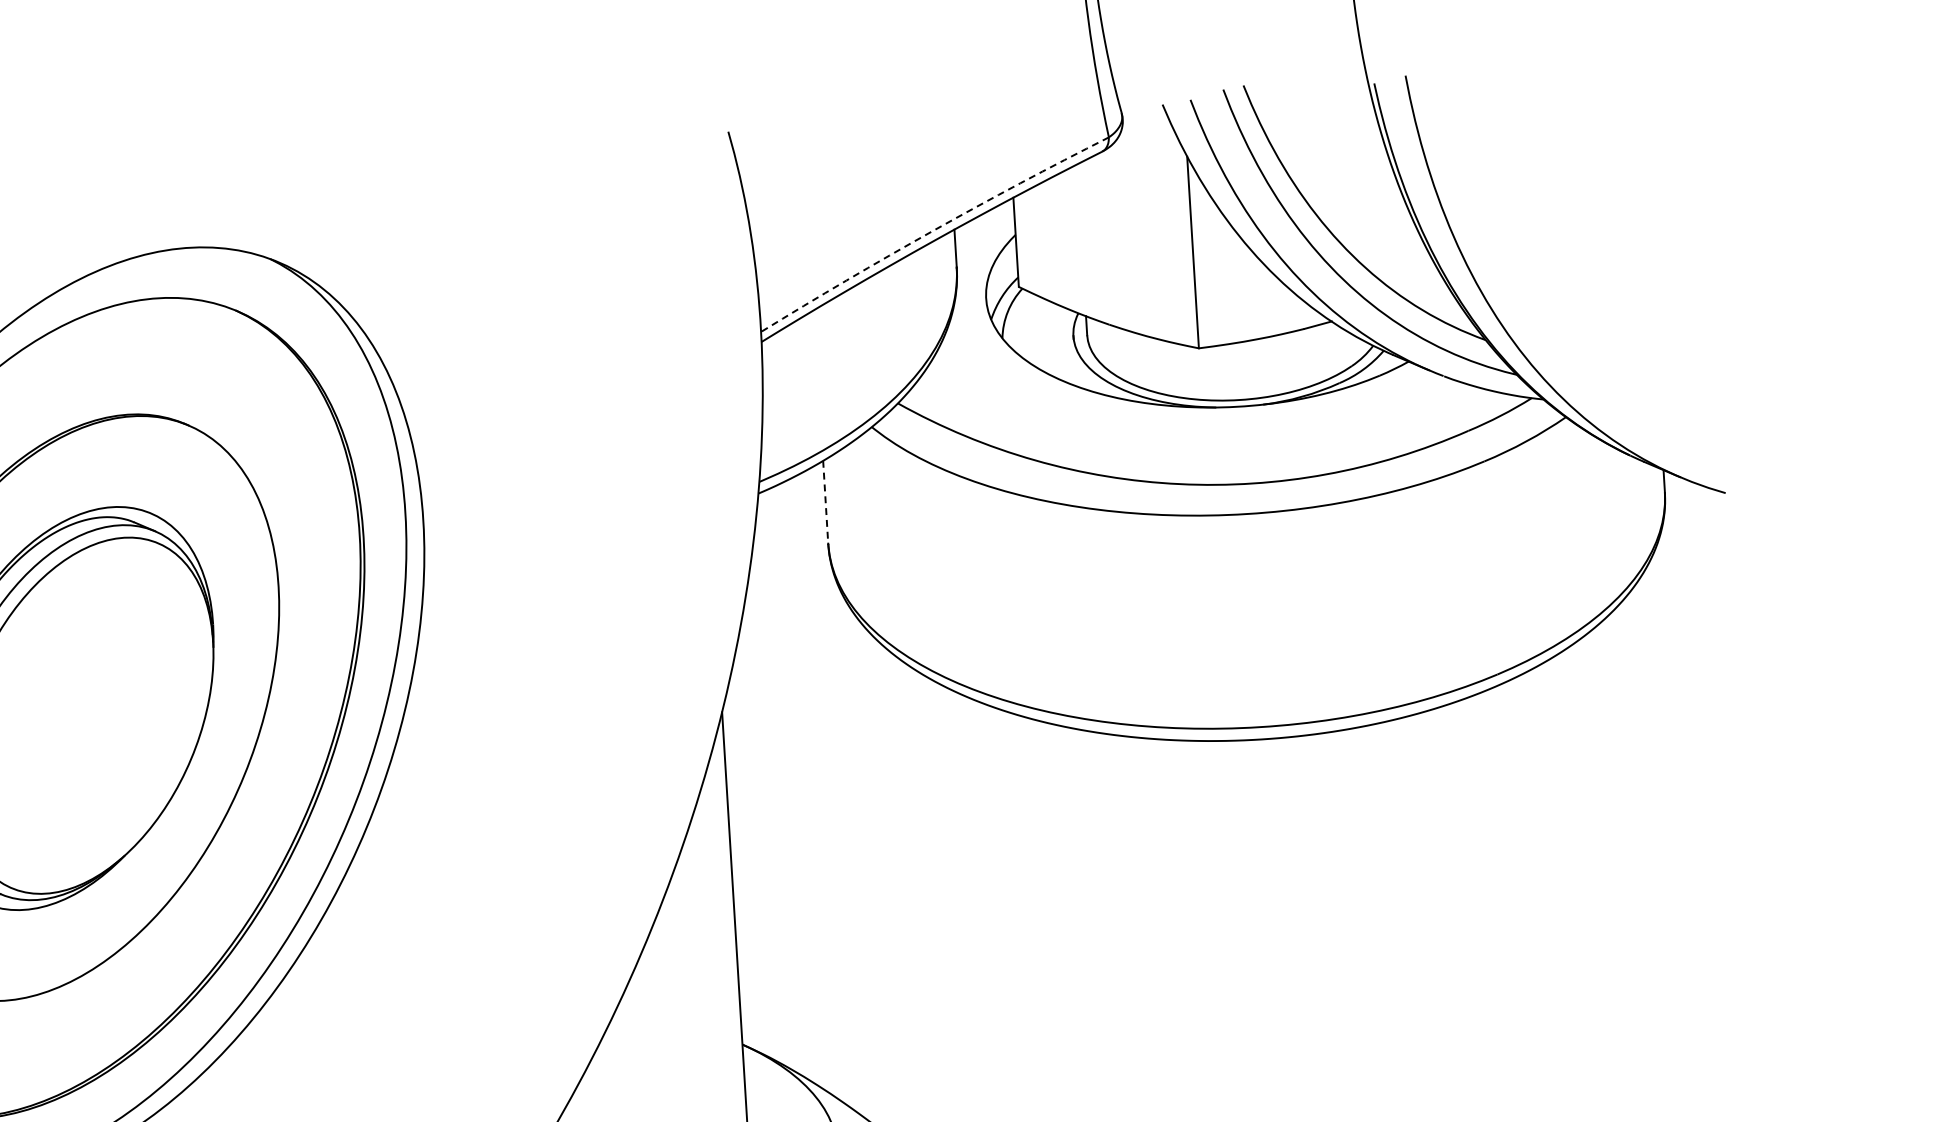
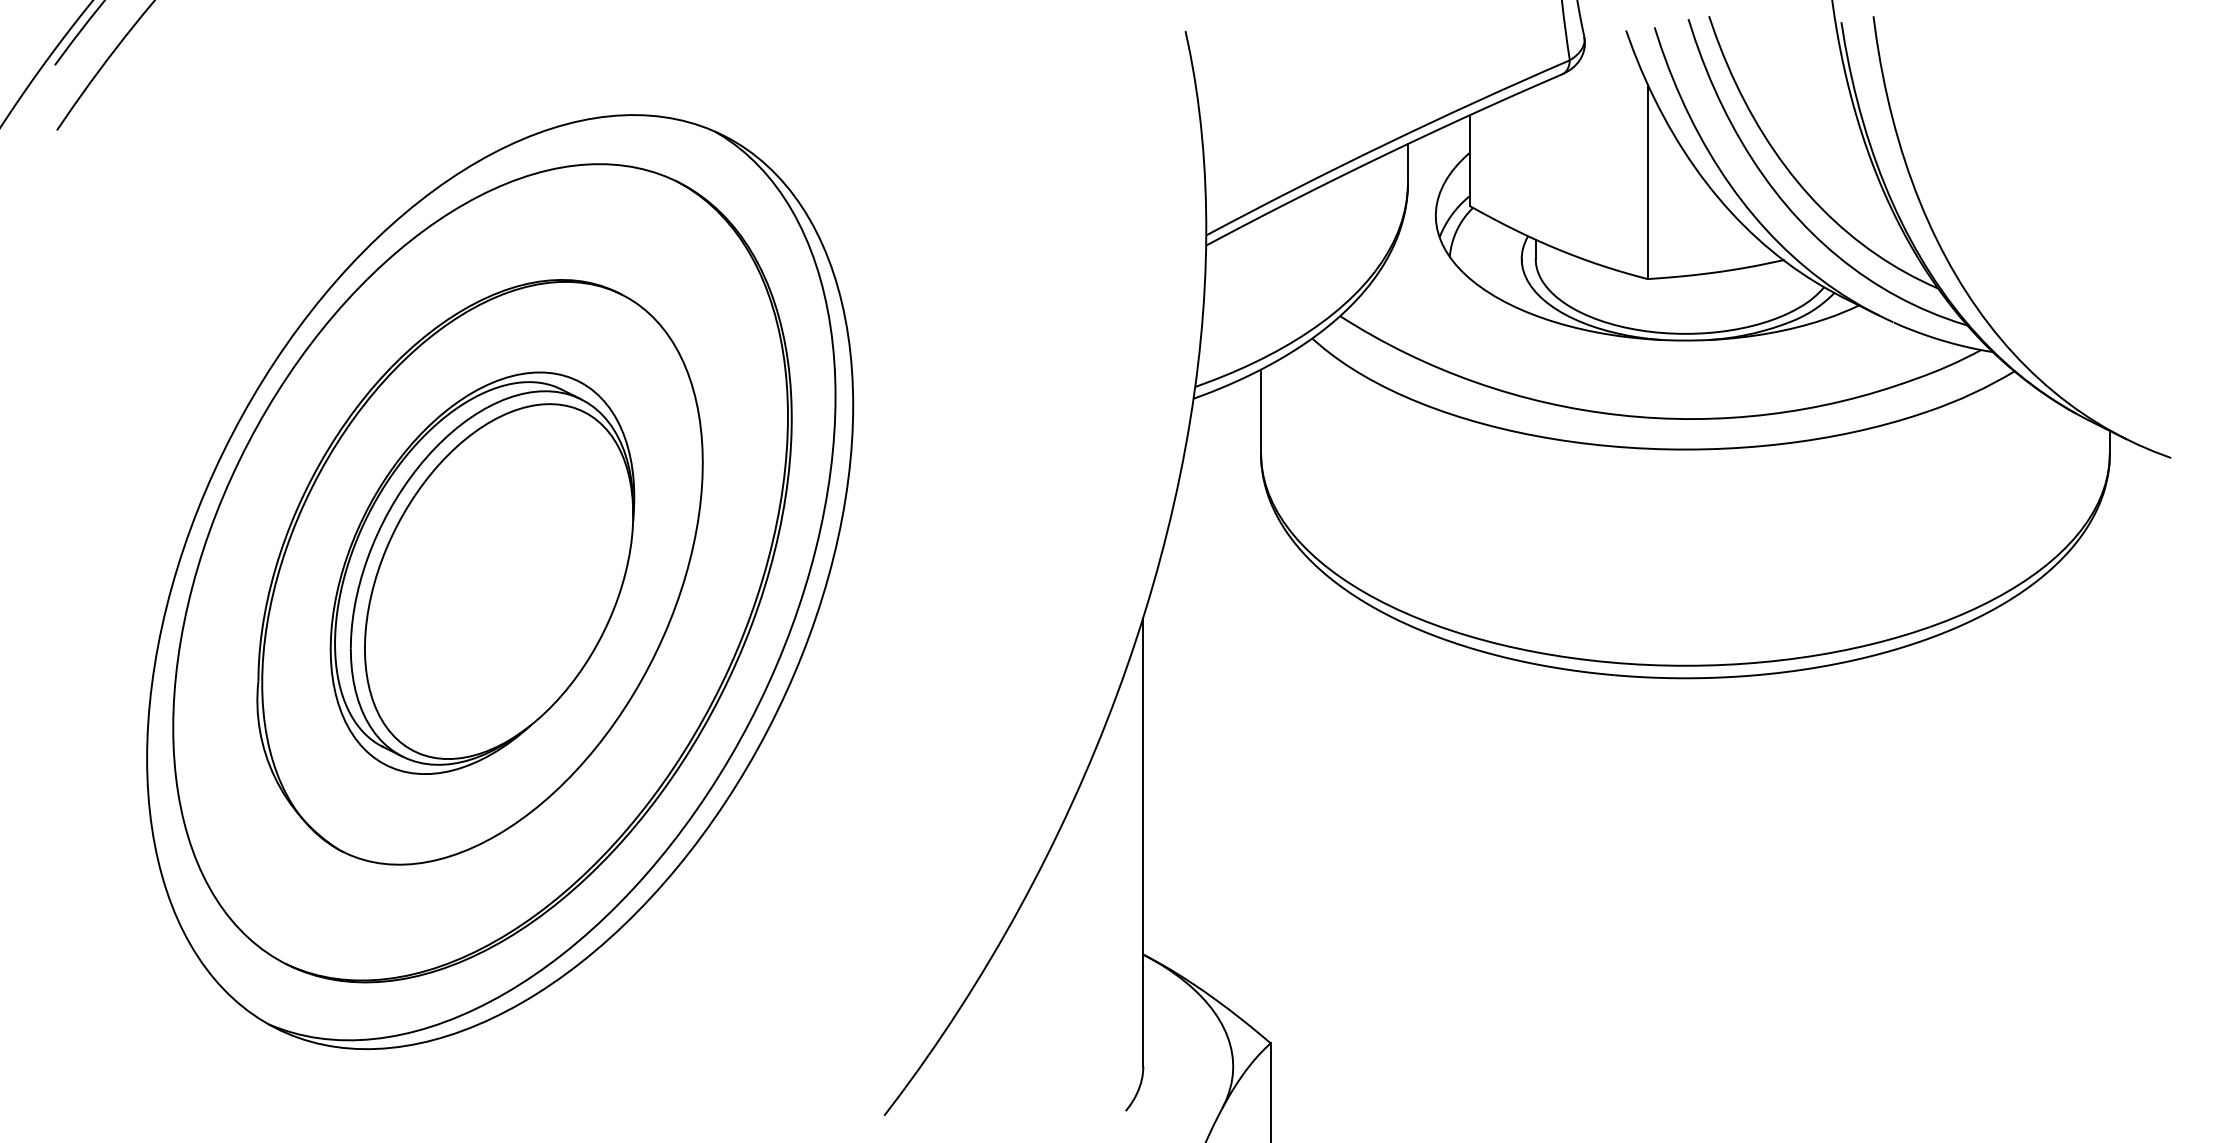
arc: (933, 231) -> (1386, 144), dashed -> solid
line: (826, 502) -> (1261, 411), dashed -> solid

